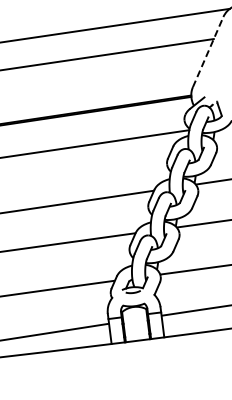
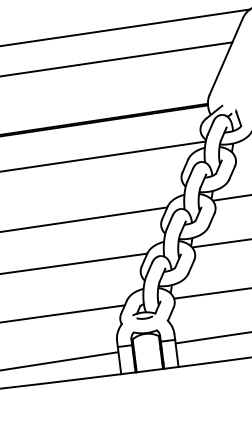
line: (208, 51) -> (226, 55), dashed -> solid

